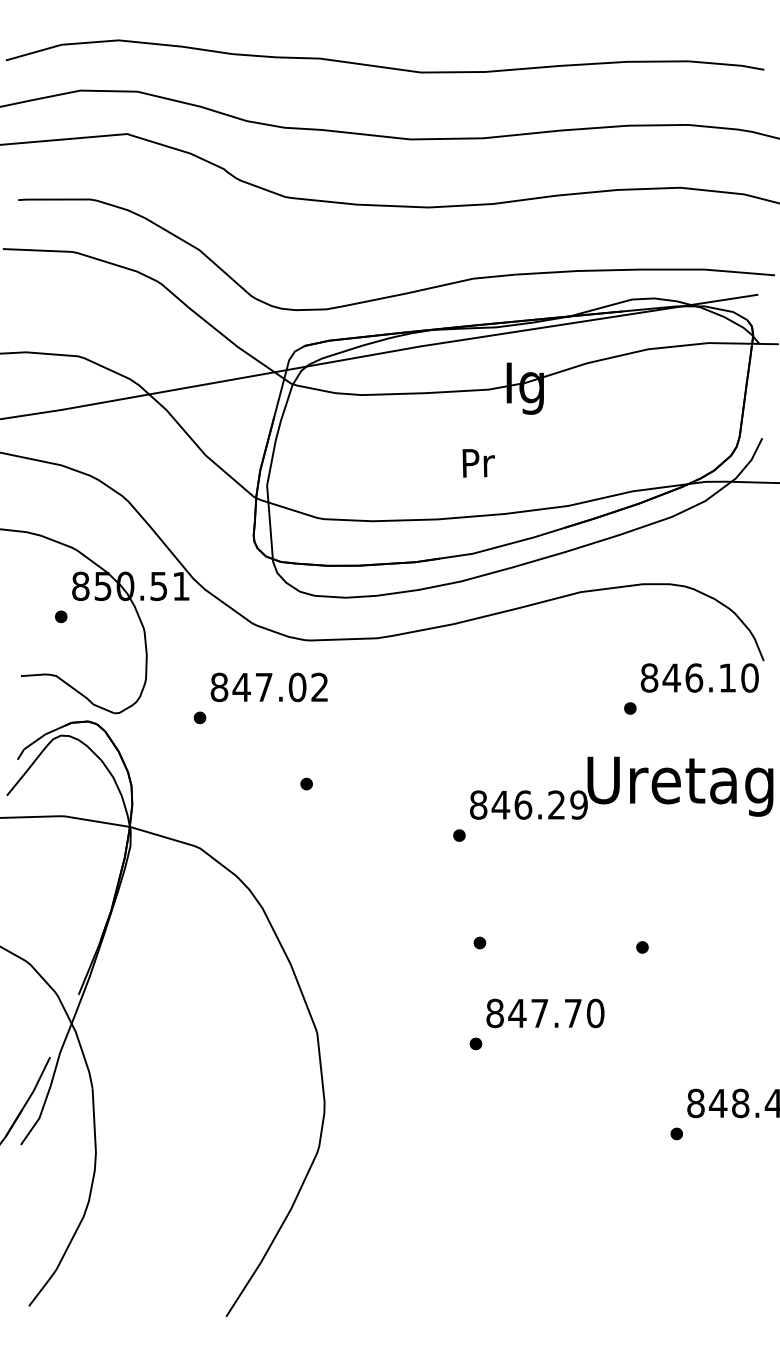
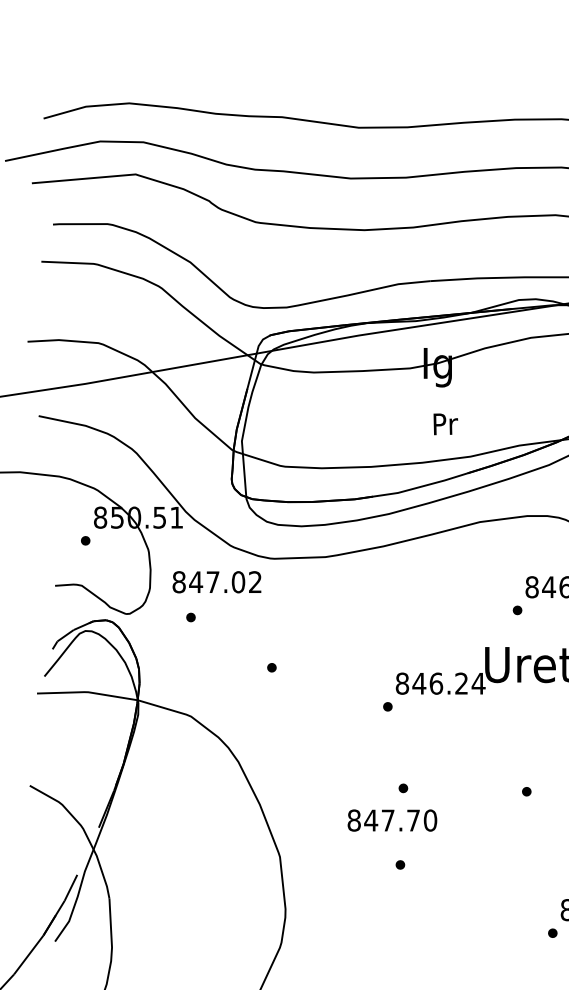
text: (478, 463) -> (445, 424), moved
text: (268, 687) -> (216, 582), moved
text: (578, 804) -> (478, 683), 846.29 -> 846.24
text: (545, 1013) -> (392, 820), moved

